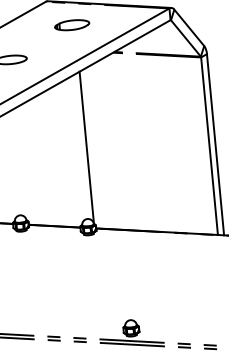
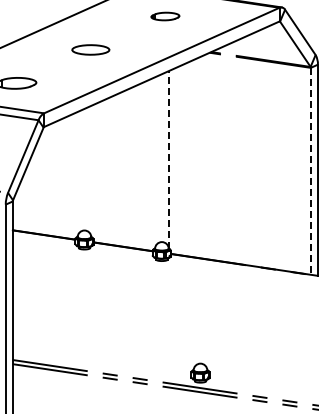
part: (72, 25) -> (165, 16), size x0.7
line: (209, 146) -> (310, 171), solid -> dashed
line: (86, 147) -> (168, 159), solid -> dashed

